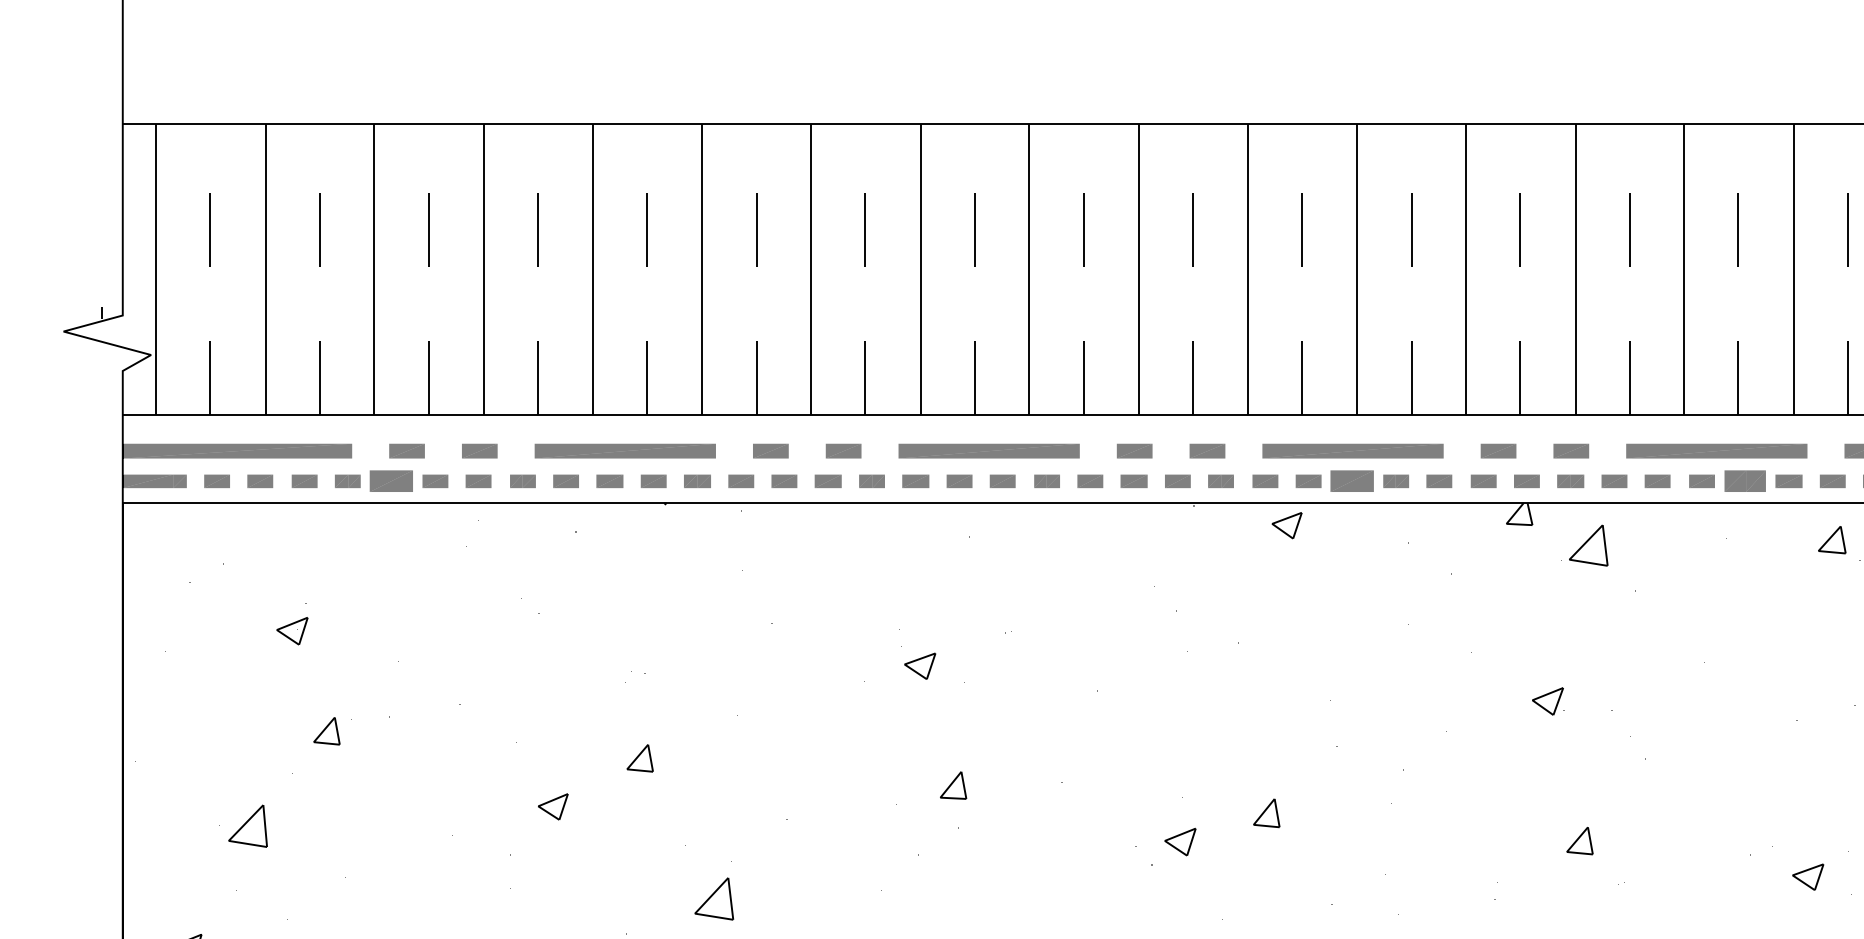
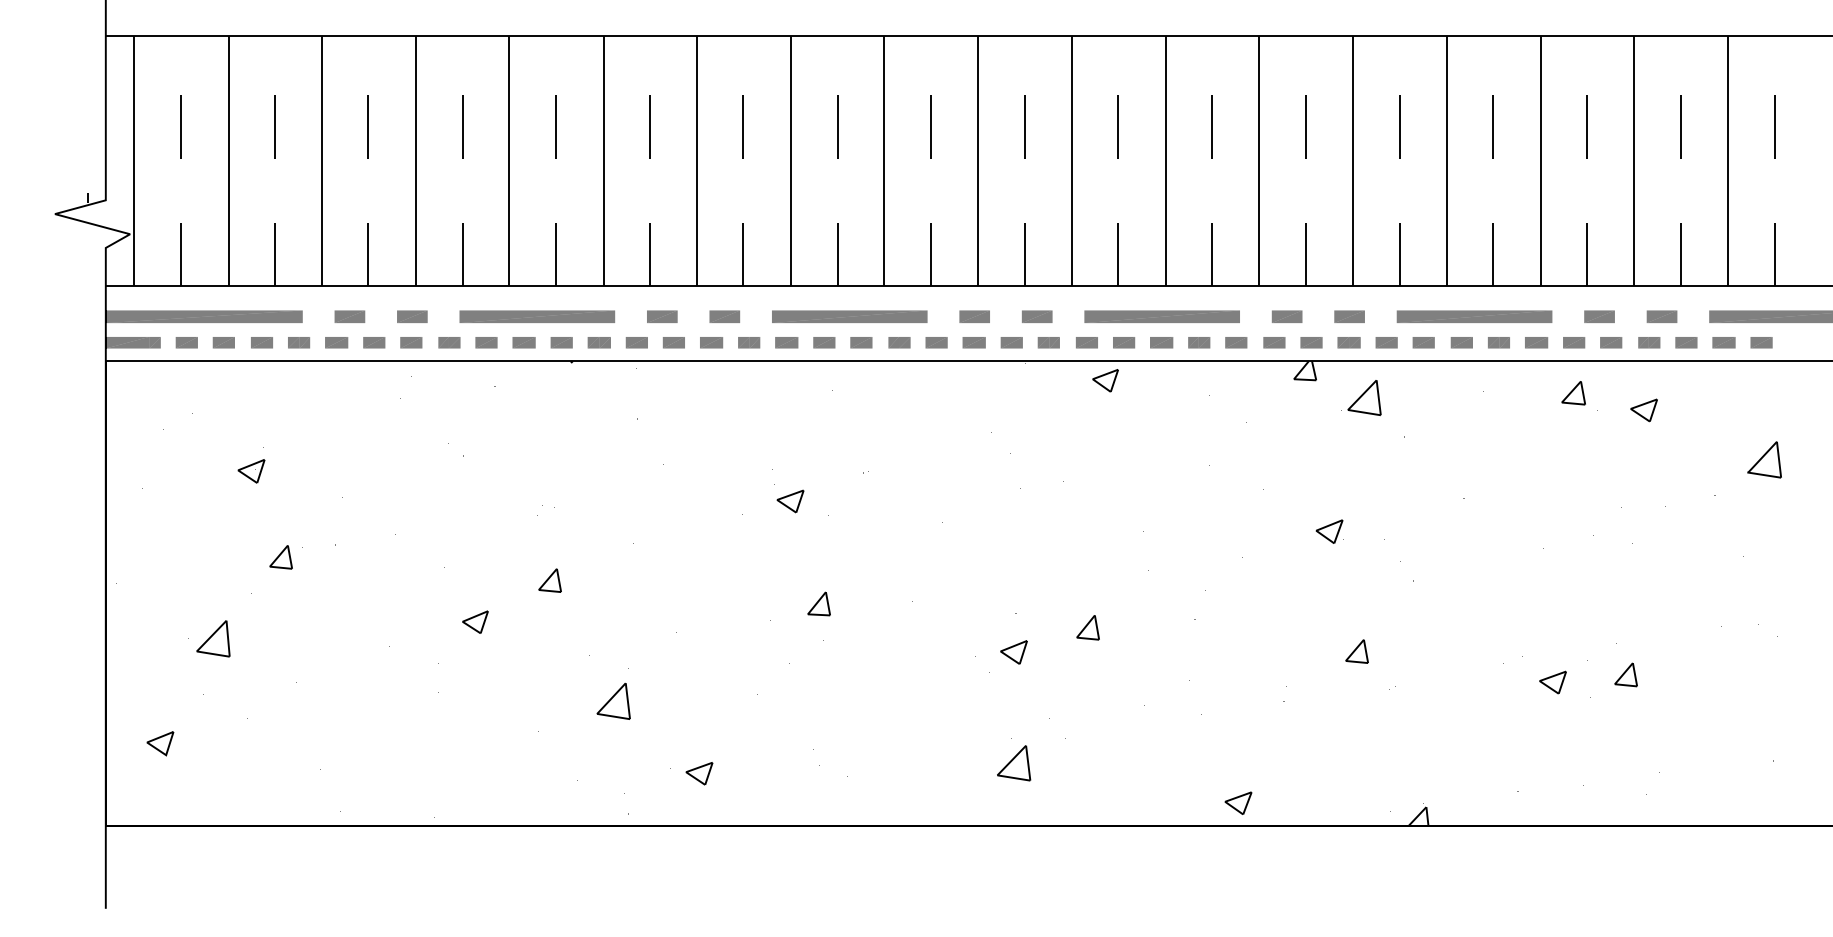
part: (391, 481) -> (336, 342), size x0.62
part: (1352, 481) -> (1161, 342), size x0.62
part: (1744, 481) -> (1498, 342), size x0.62

